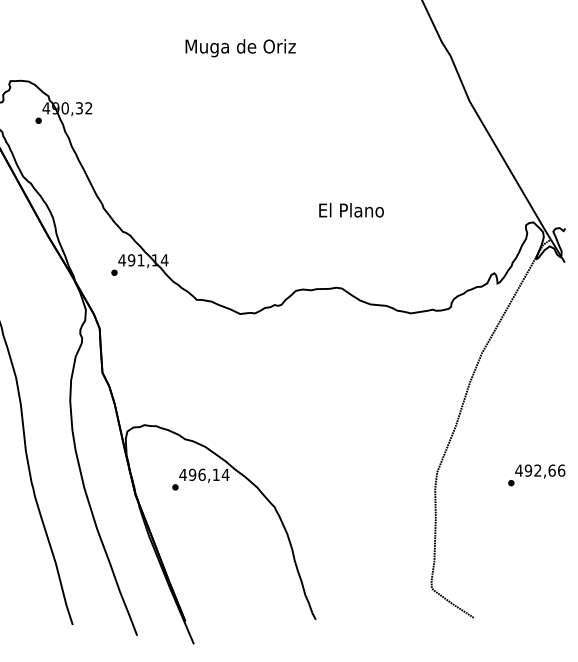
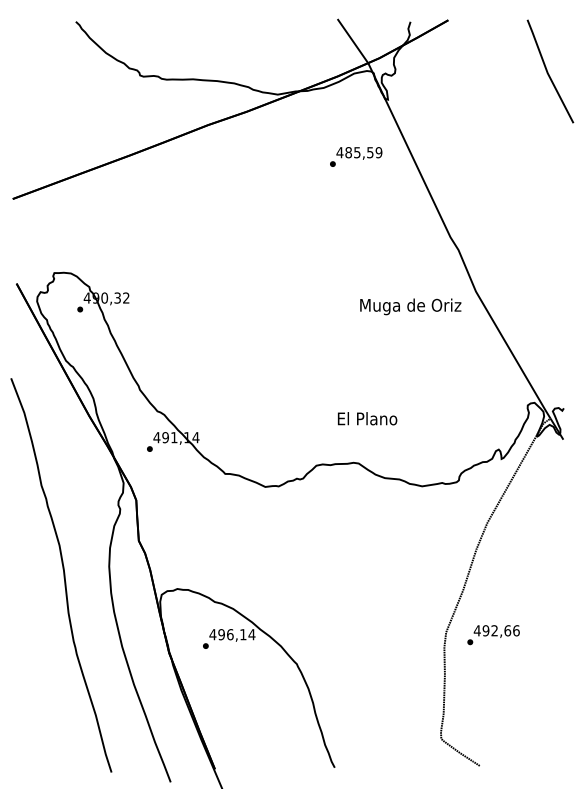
text: (240, 47) -> (410, 306), moved
text: (351, 210) -> (367, 418), moved
text: (536, 475) -> (493, 635), moved

